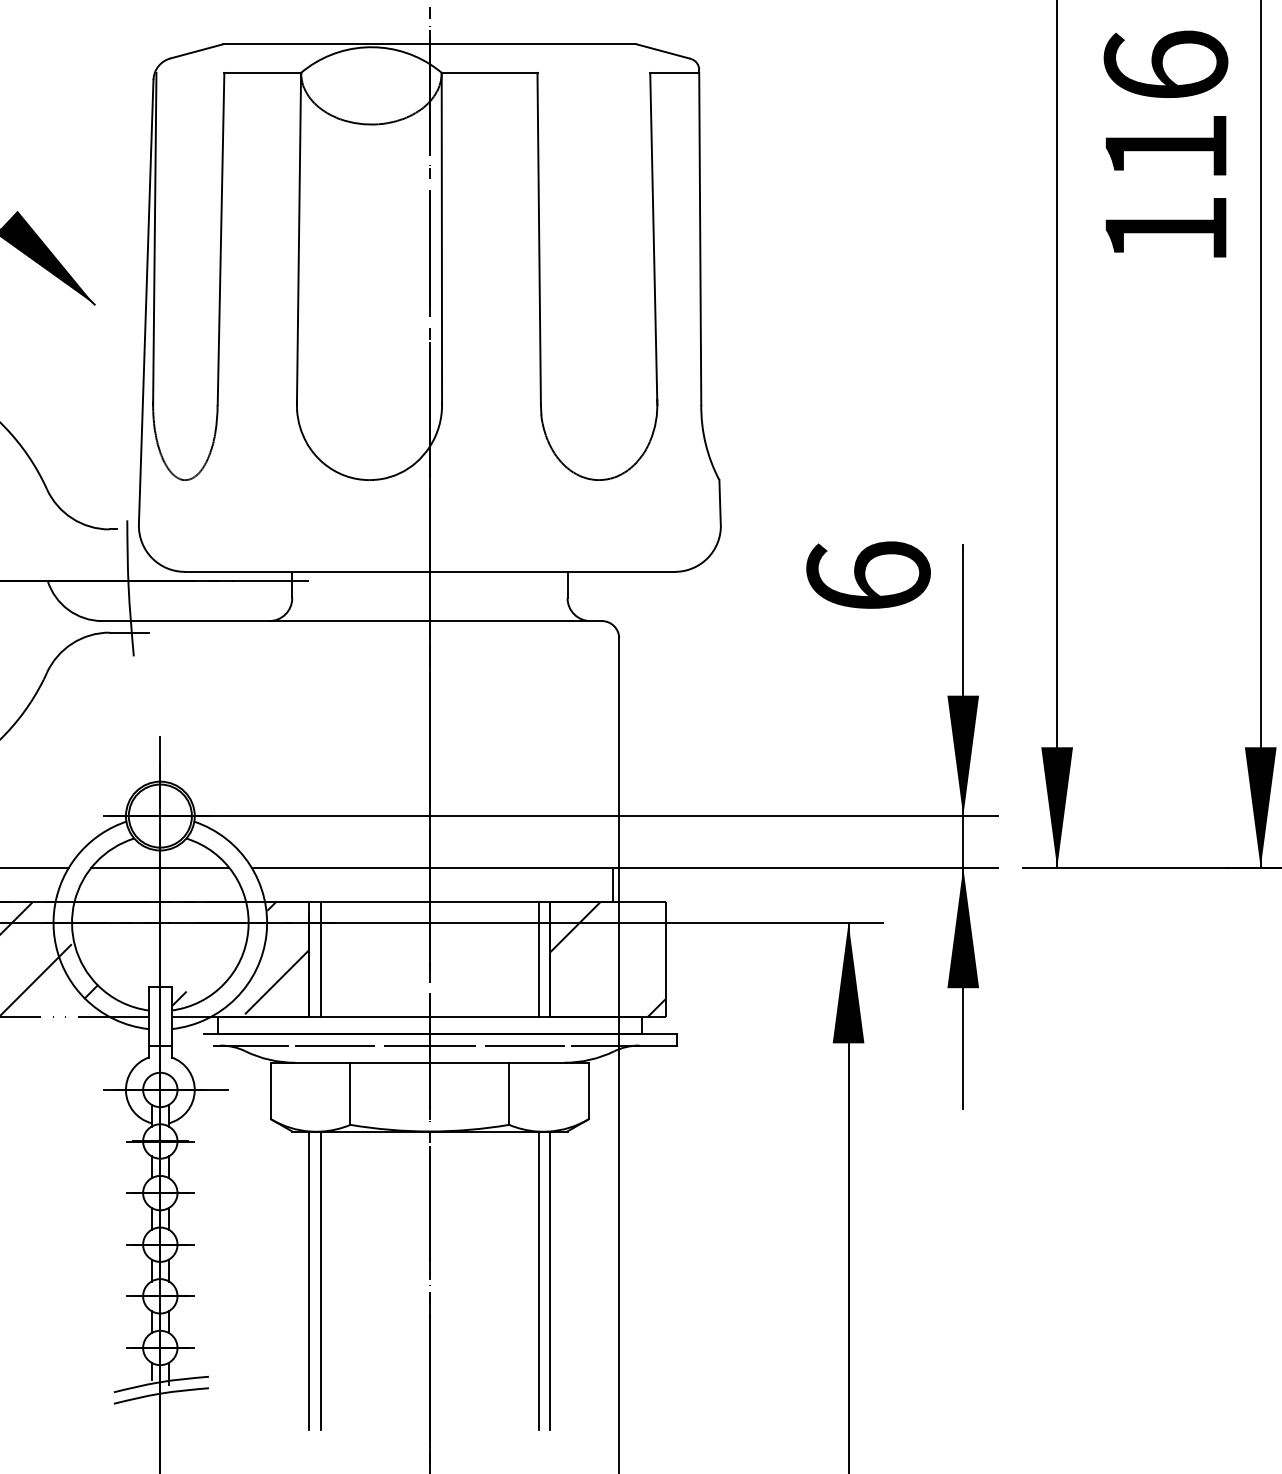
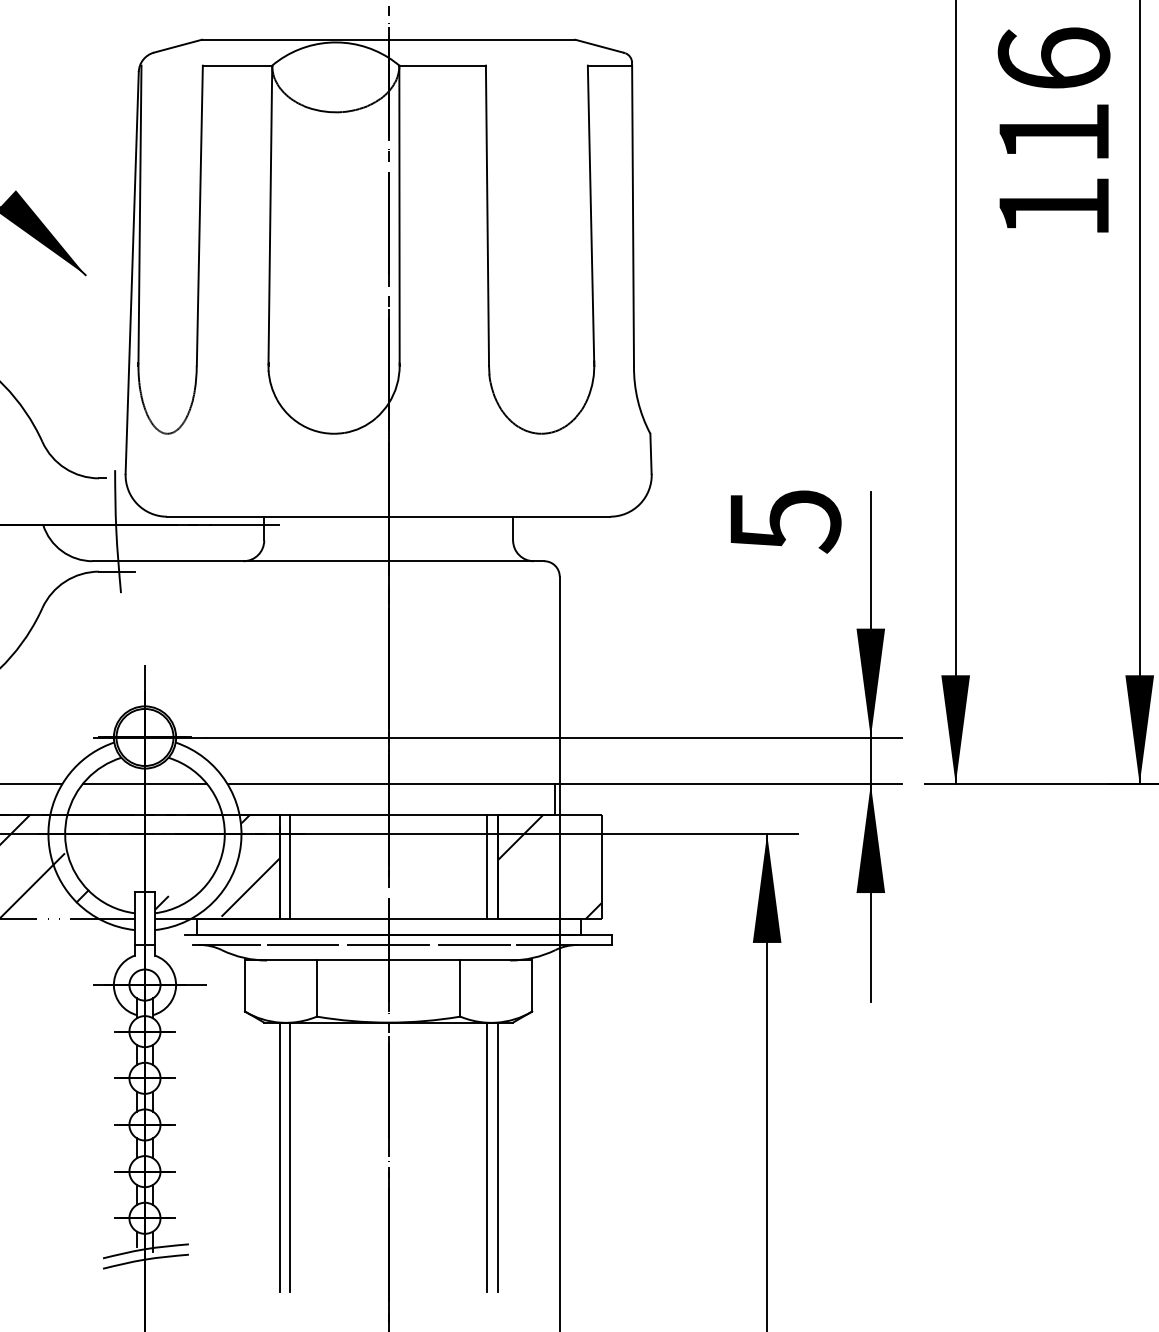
text: (868, 576) -> (785, 520), 6 -> 5

